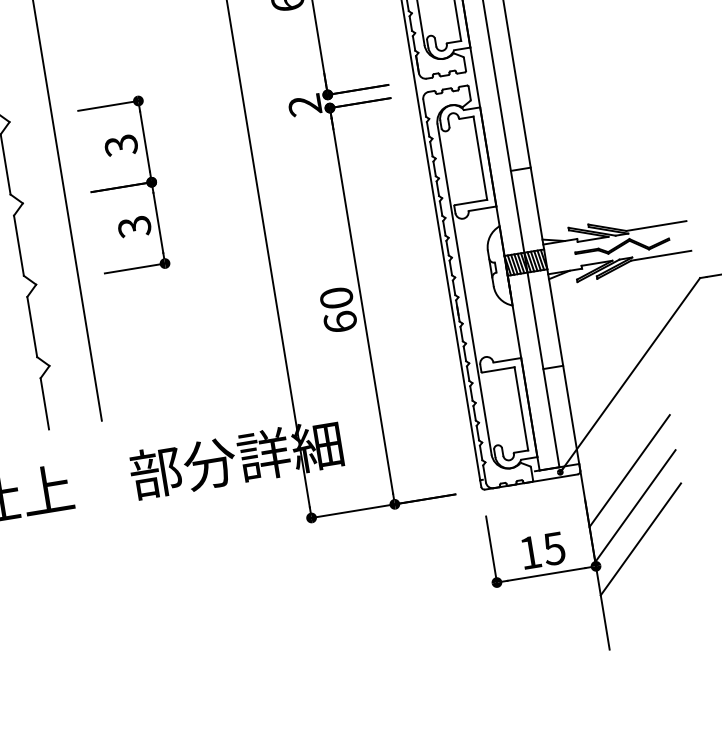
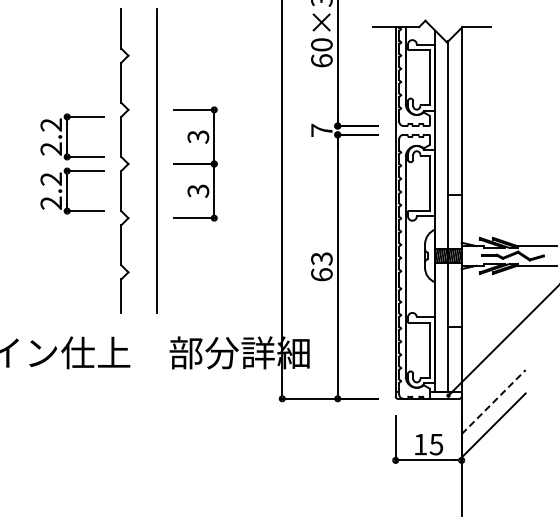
text: (304, 105) -> (321, 130), 2 -> 7
text: (335, 297) -> (321, 258), 60 -> 63
line: (630, 469) -> (494, 401), solid -> dashed
line: (640, 539) -> (493, 447), removed

